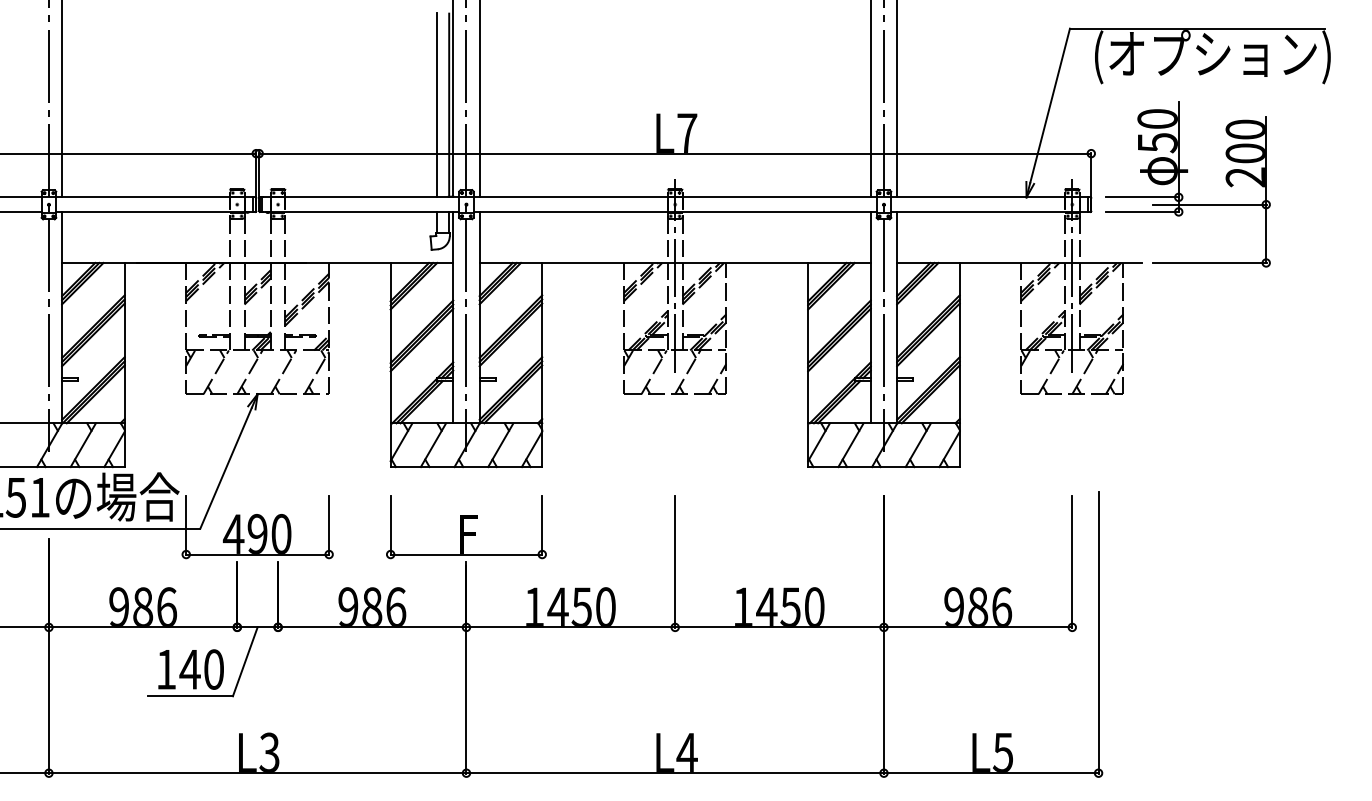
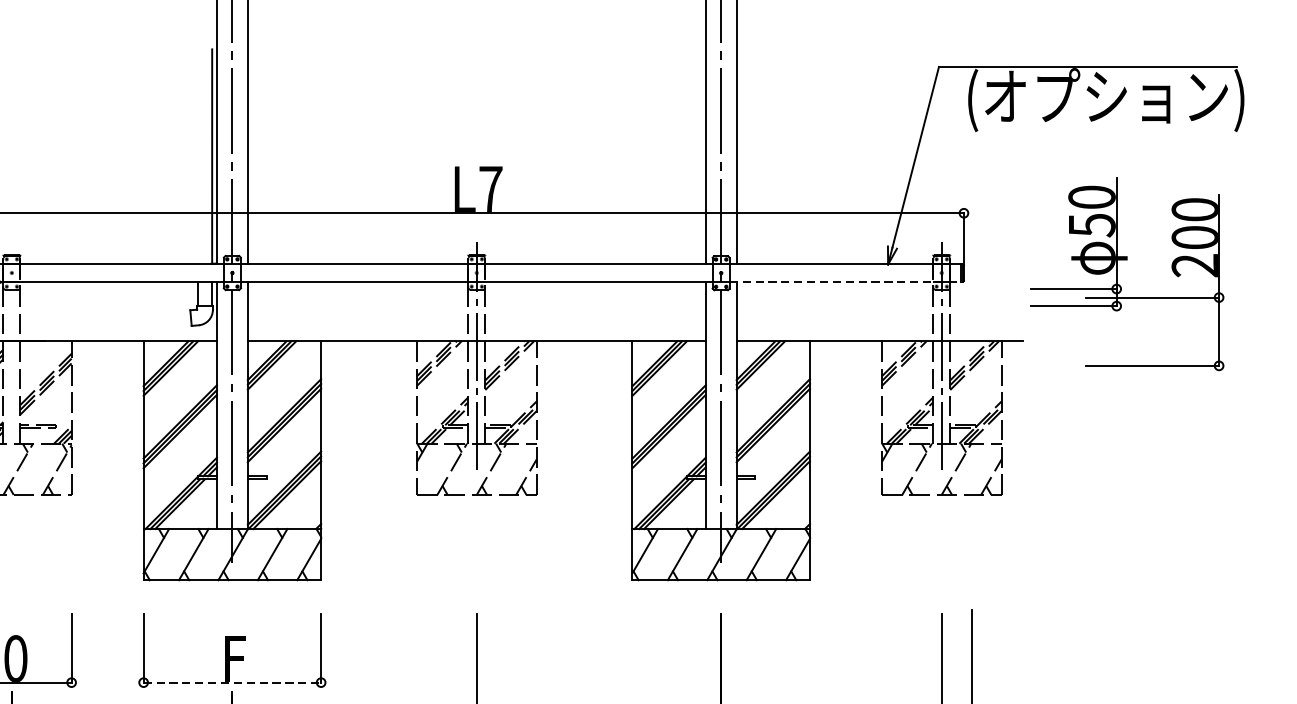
line: (436, 104) -> (197, 155), removed
part: (1179, 184) -> (1117, 273), moved
line: (989, 211) -> (844, 281), solid -> dashed
line: (466, 554) -> (232, 682), solid -> dashed

